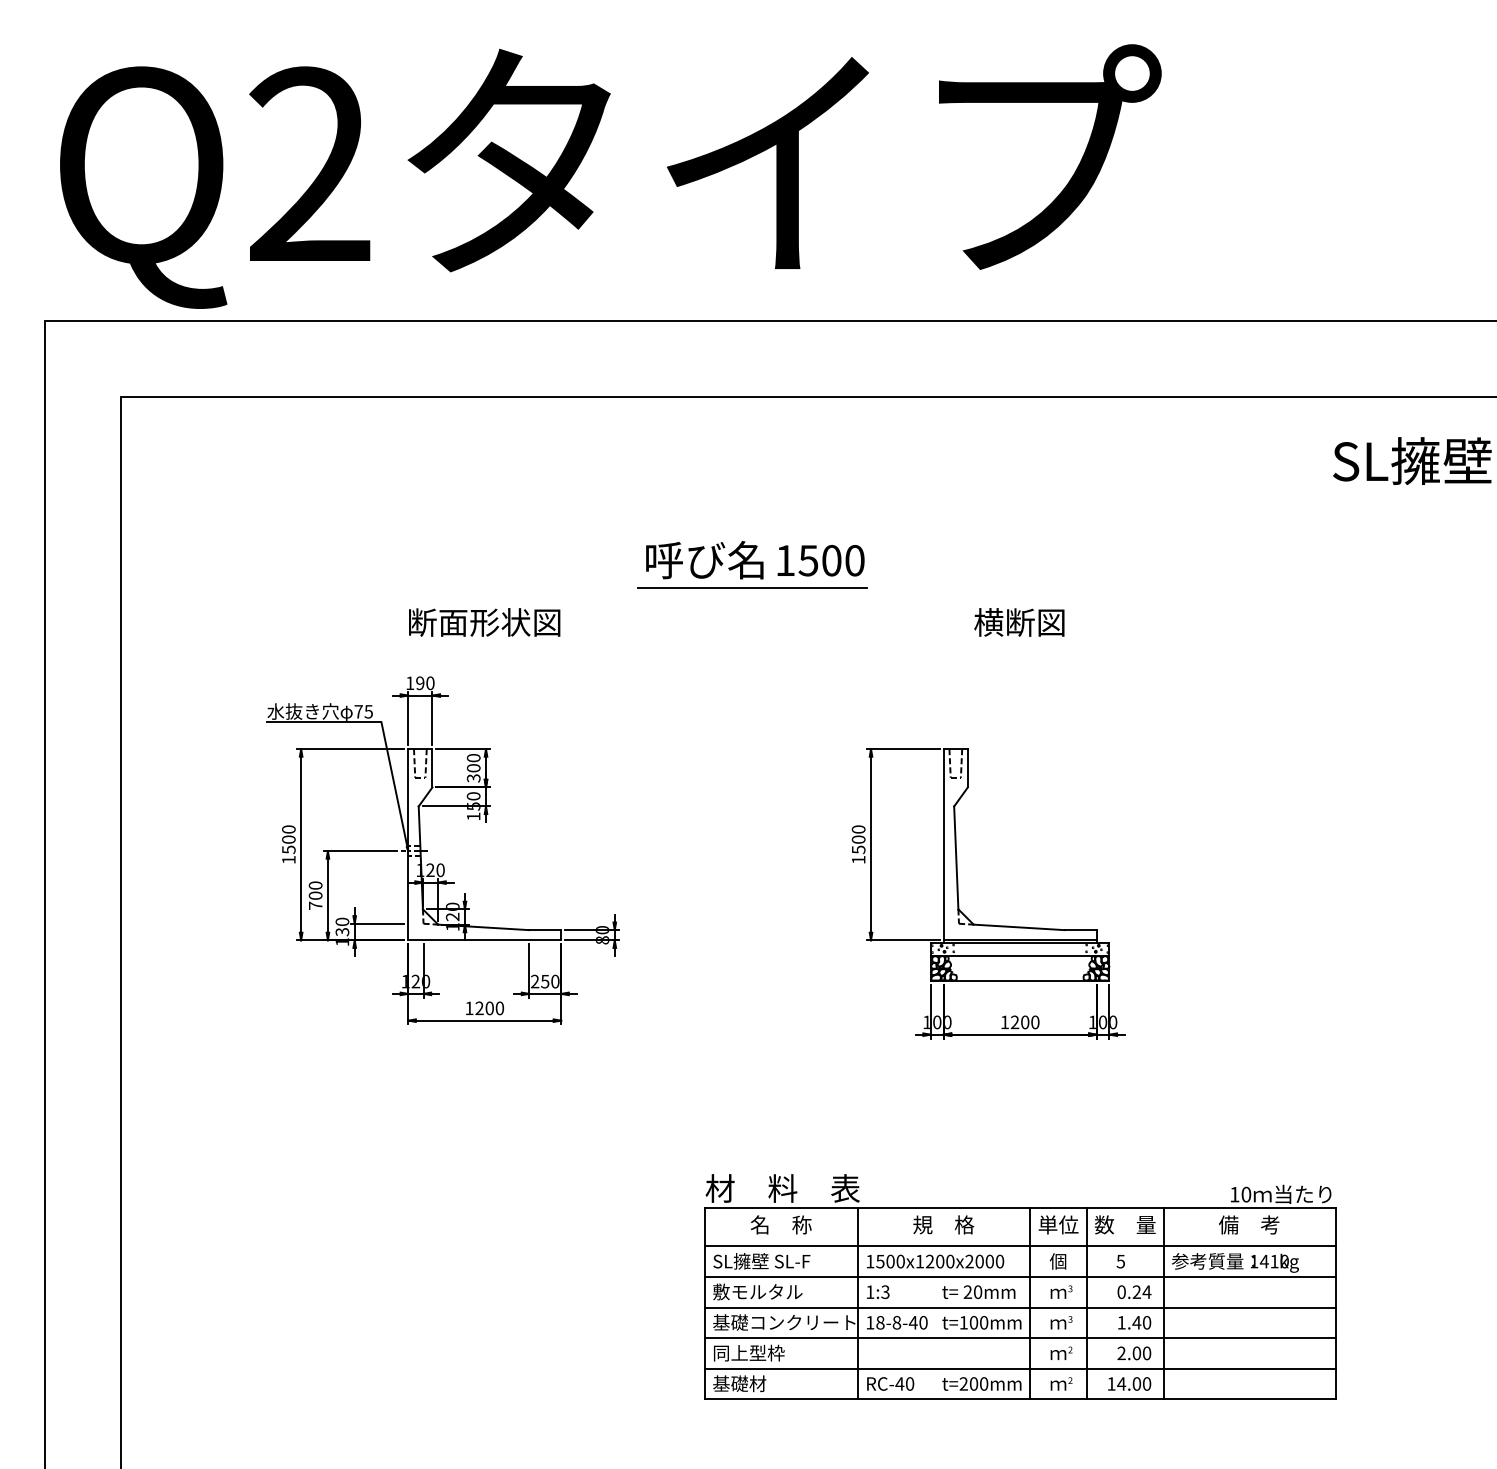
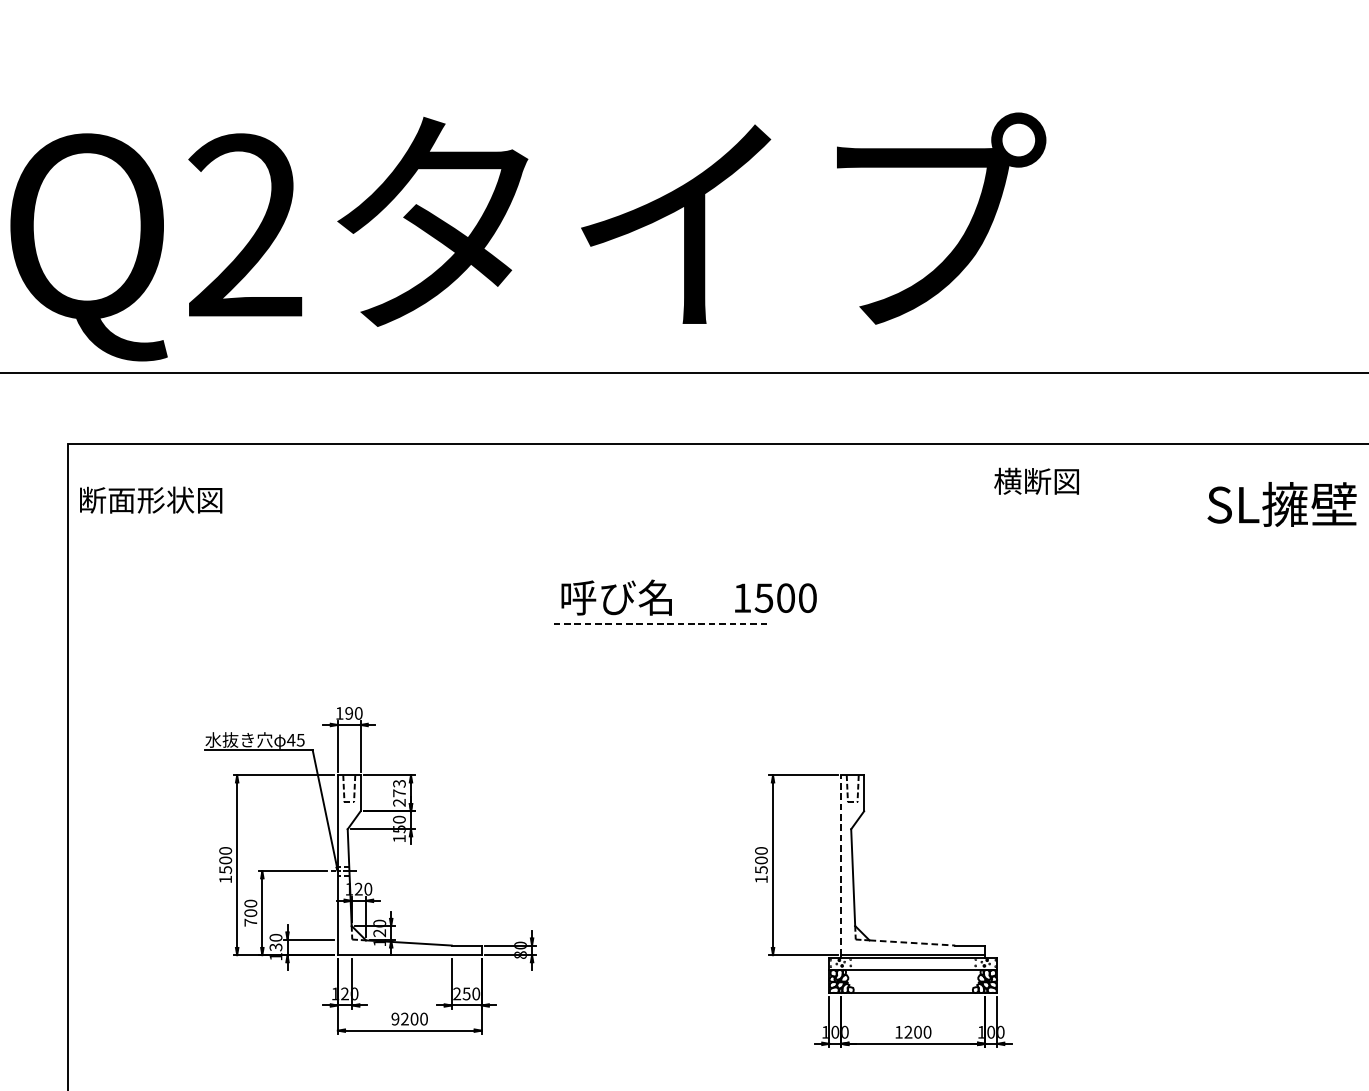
text: (820, 560) -> (775, 597), moved
line: (752, 588) -> (661, 624), solid -> dashed
text: (484, 622) -> (150, 500), moved
text: (1019, 622) -> (1036, 481), moved
text: (358, 711) -> (291, 739), 75 -> 45
text: (473, 768) -> (399, 793), 300 -> 273
line: (943, 844) -> (841, 865), solid -> dashed
line: (1019, 927) -> (912, 943), solid -> dashed
text: (469, 1008) -> (395, 1019), 1200 -> 9200

